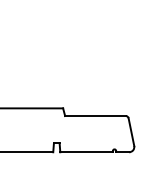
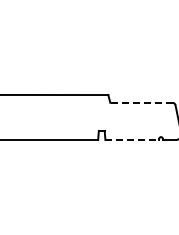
line: (95, 115) -> (141, 102), solid -> dashed
line: (86, 152) -> (132, 140), solid -> dashed

